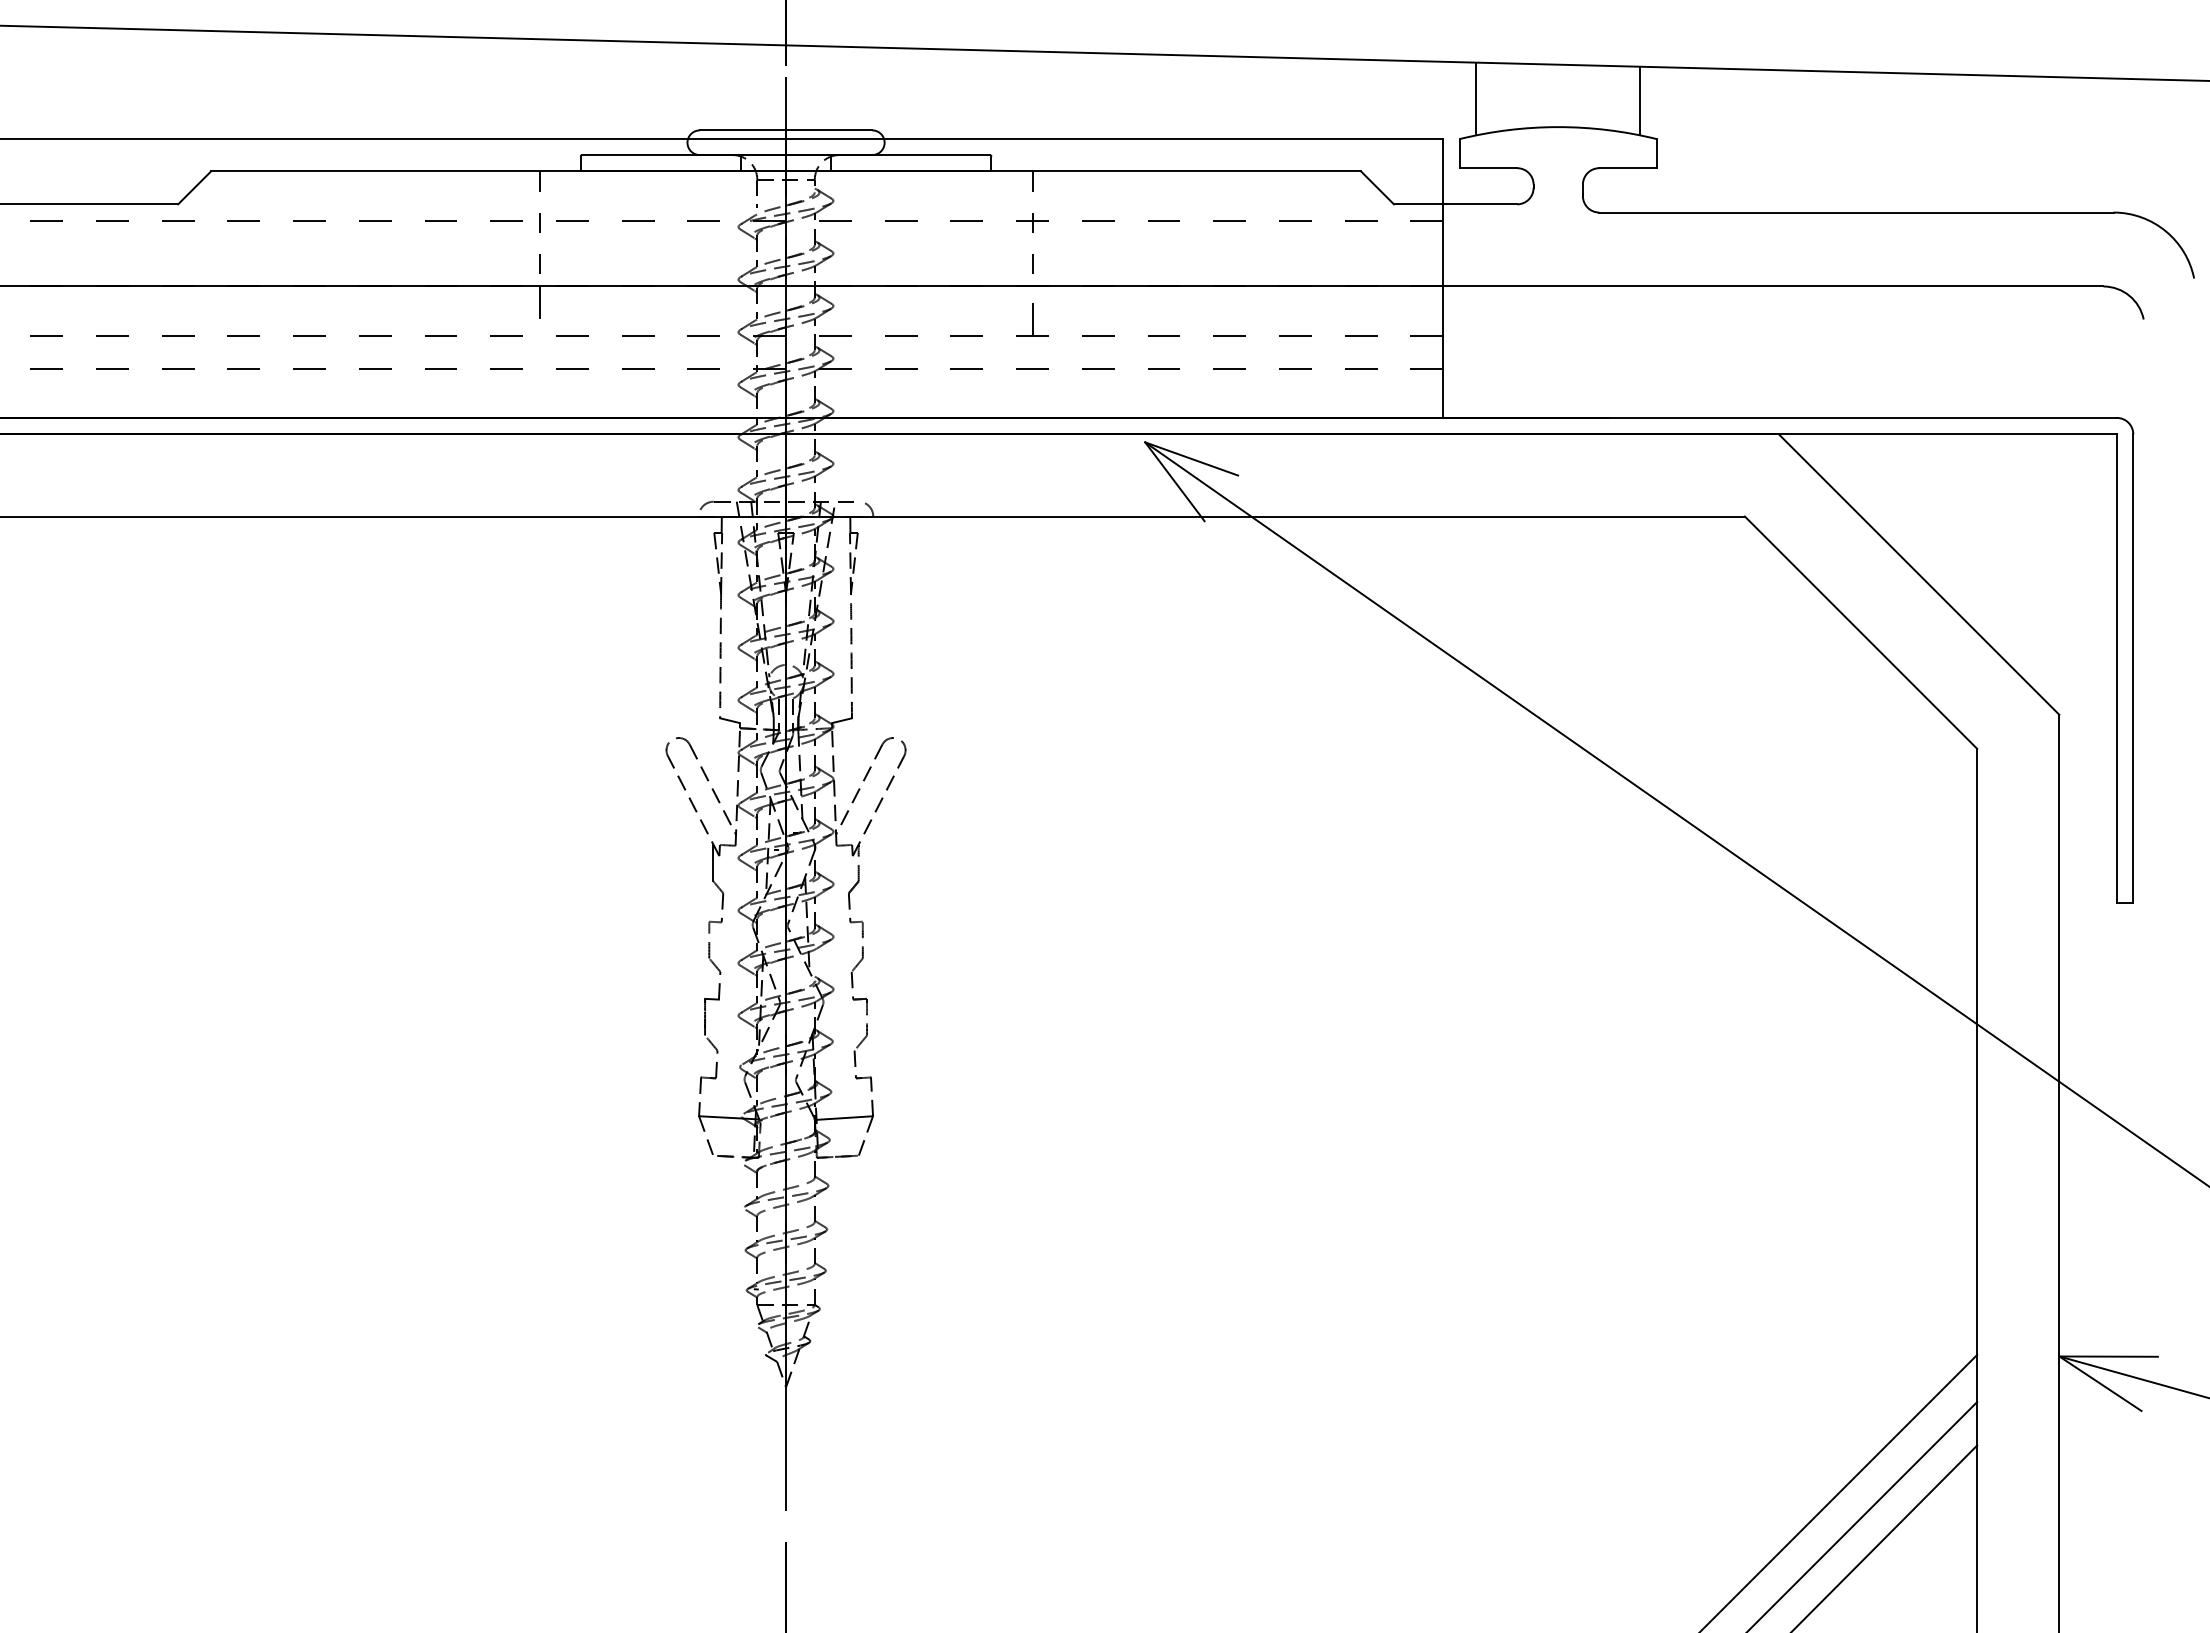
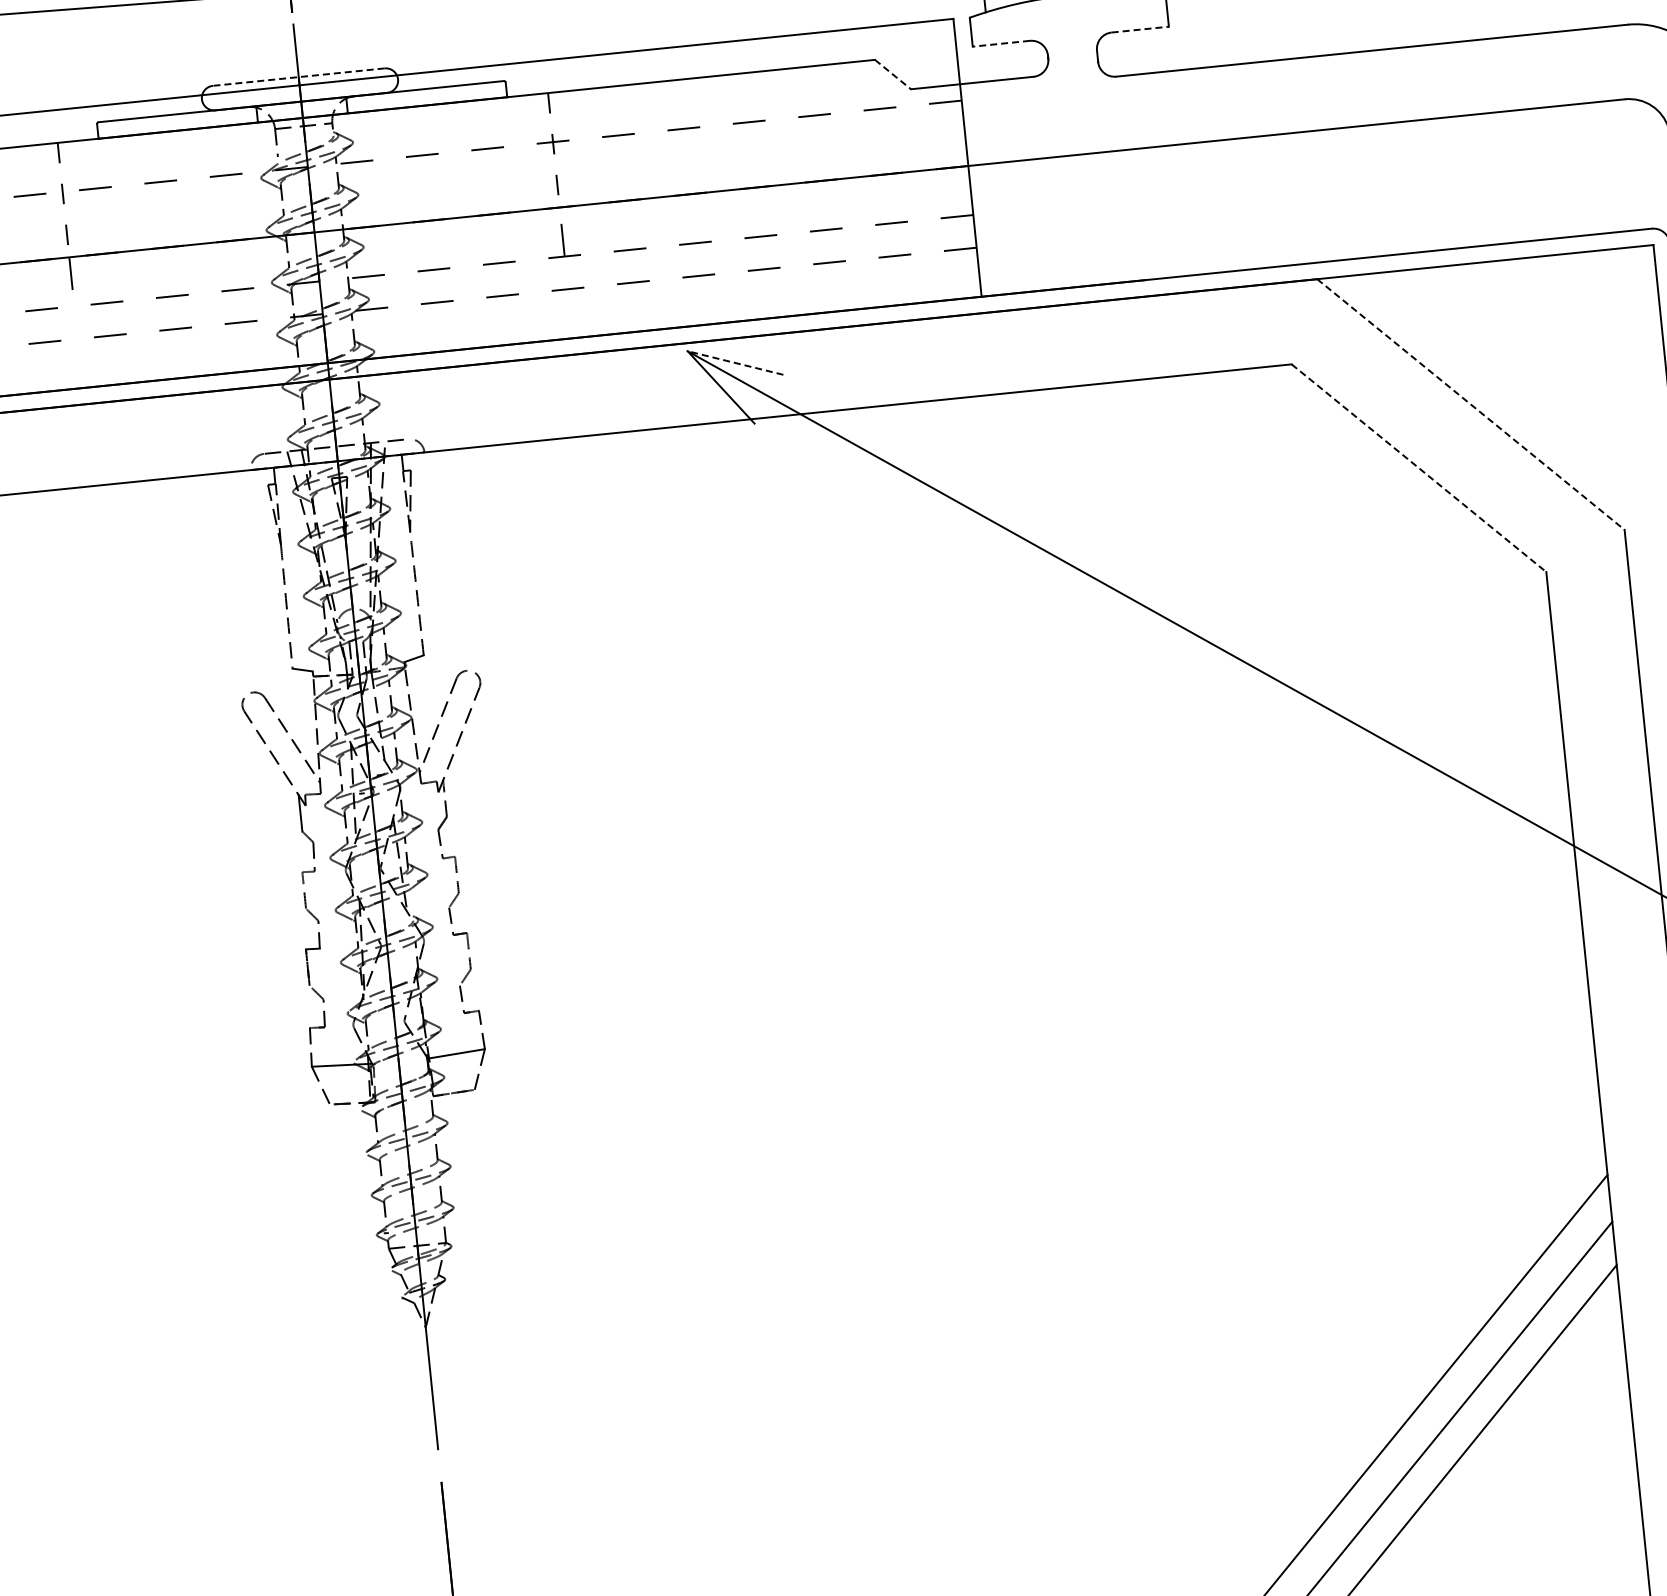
line: (785, 130) -> (298, 77), solid -> dashed
line: (1488, 168) -> (1001, 44), solid -> dashed
line: (1628, 168) -> (1140, 29), solid -> dashed
line: (1377, 188) -> (893, 75), solid -> dashed
line: (1191, 458) -> (735, 362), solid -> dashed
line: (1919, 574) -> (1471, 404), solid -> dashed
line: (1861, 633) -> (1419, 468), solid -> dashed

